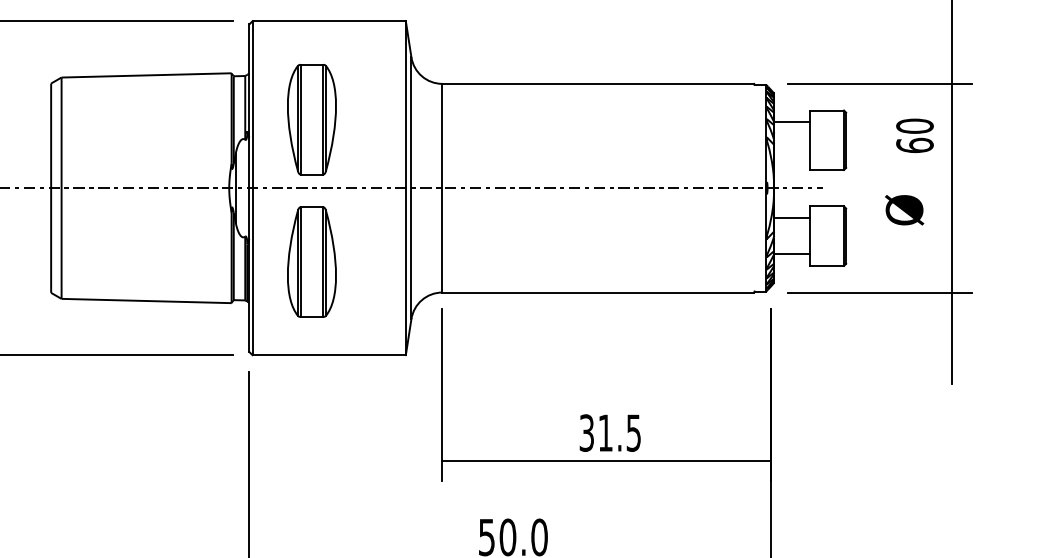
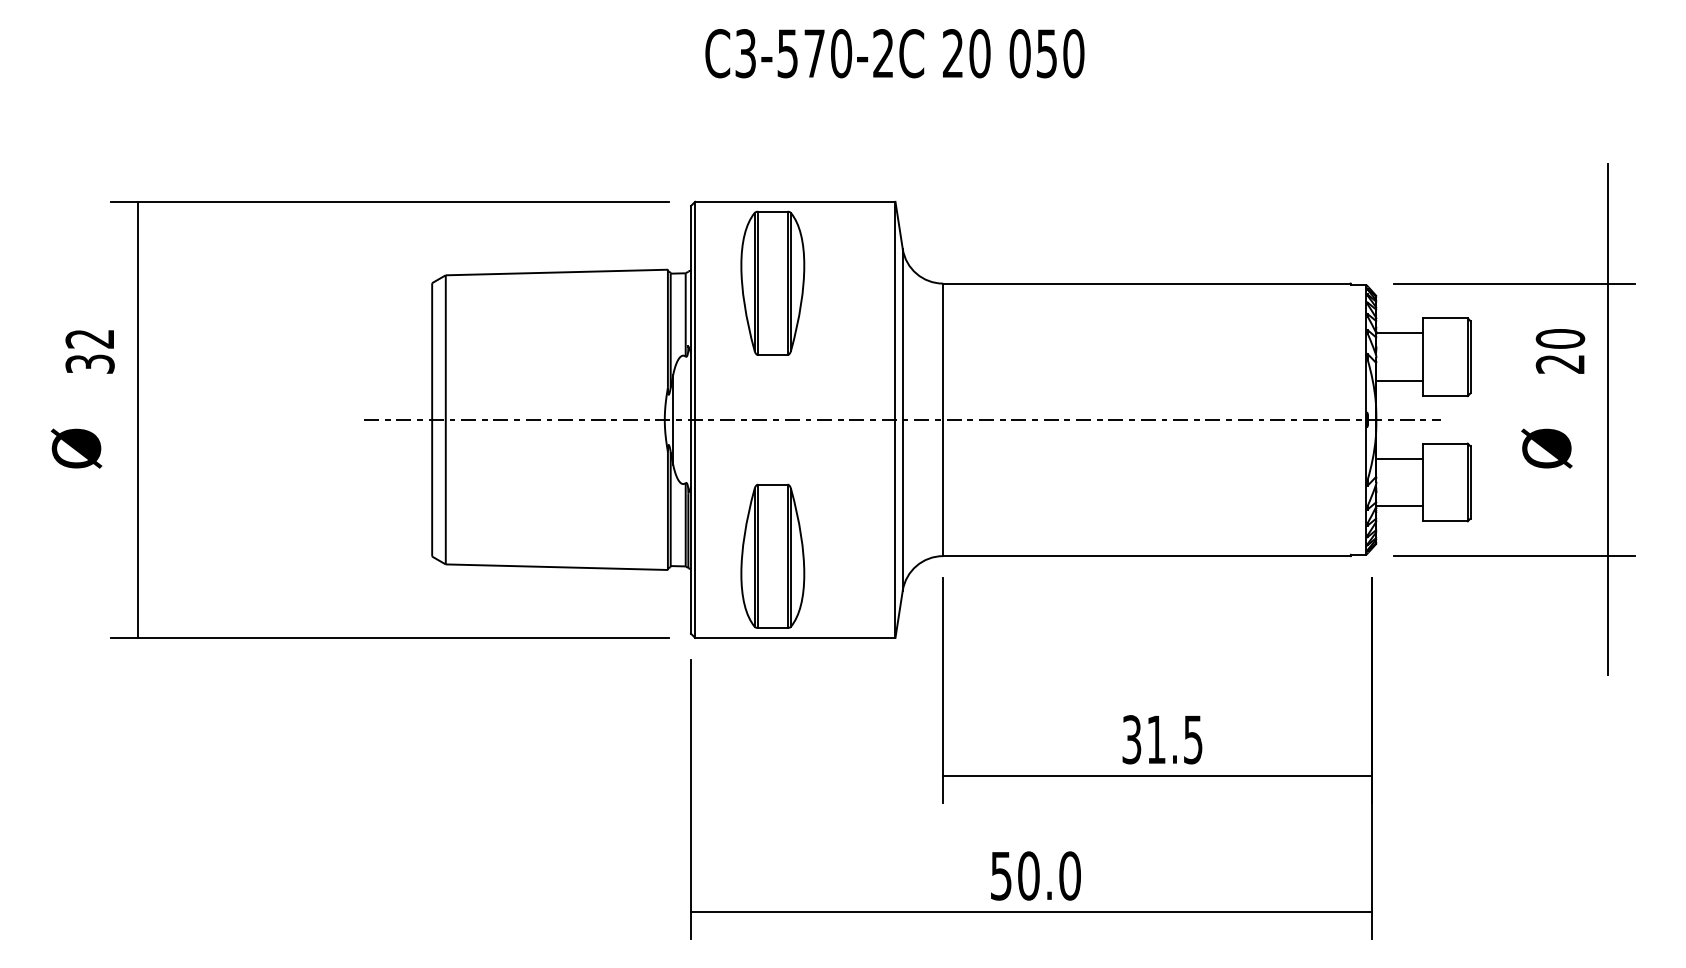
part: (311, 119) -> (772, 282), moved
text: (915, 145) -> (1560, 363), 60 -> 20
line: (791, 158) -> (1399, 381), added
part: (311, 261) -> (772, 555), moved

